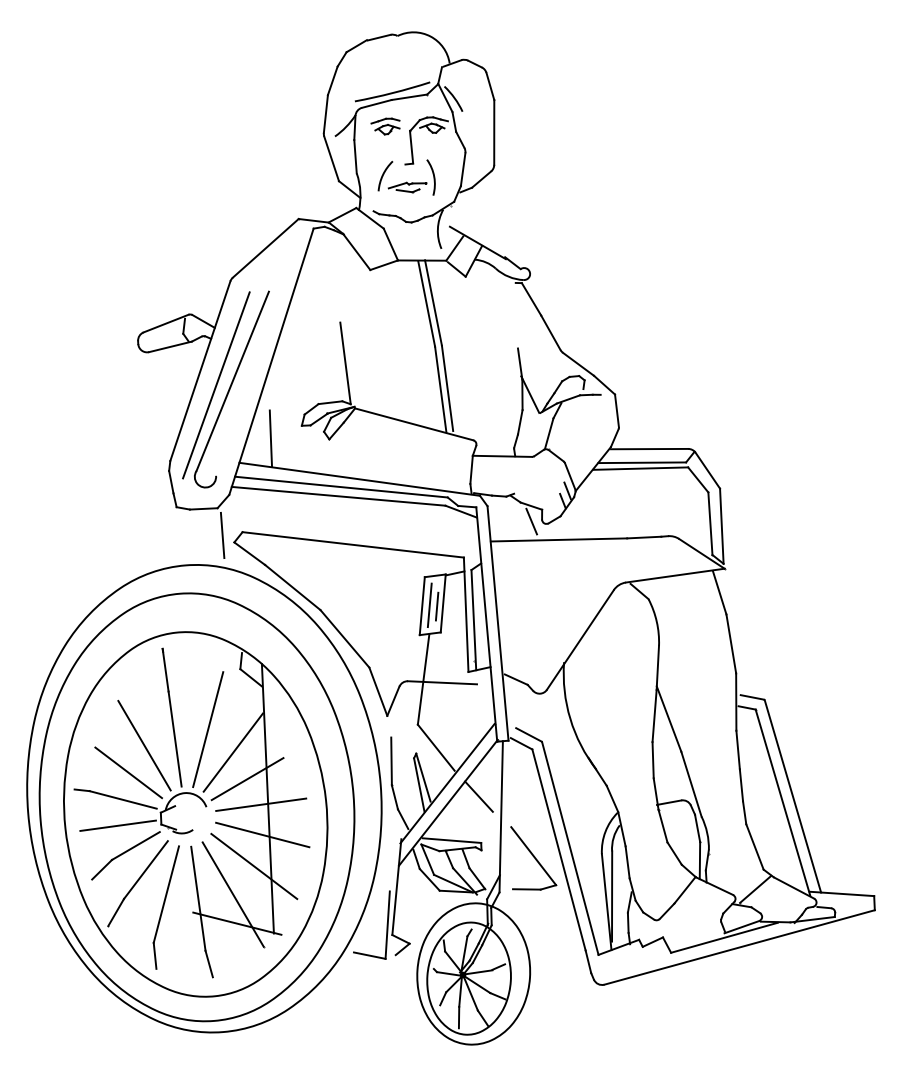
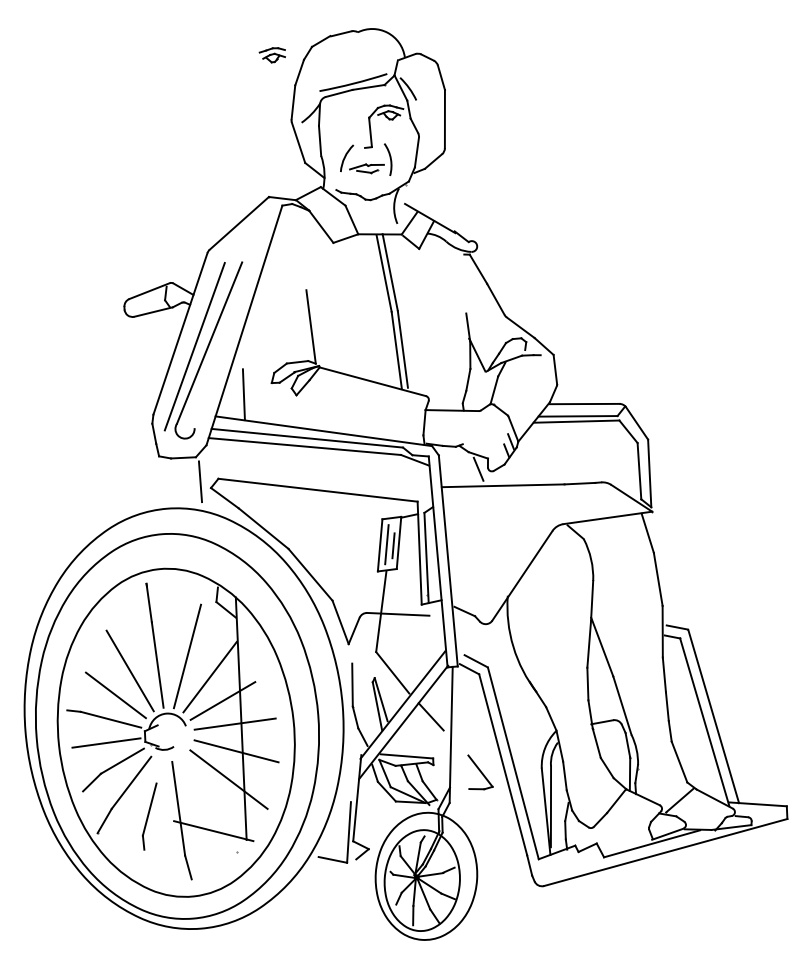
part: (385, 126) -> (272, 55), moved
part: (533, 858) -> (480, 772), size x0.6
line: (232, 894) -> (209, 804), removed
part: (165, 907) -> (149, 816), size x0.6

